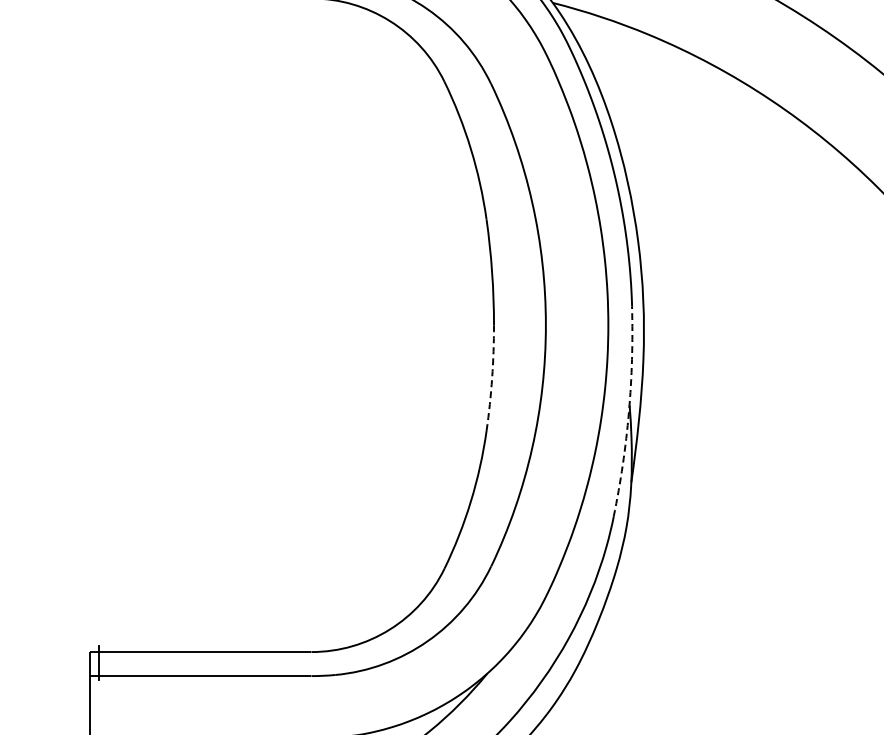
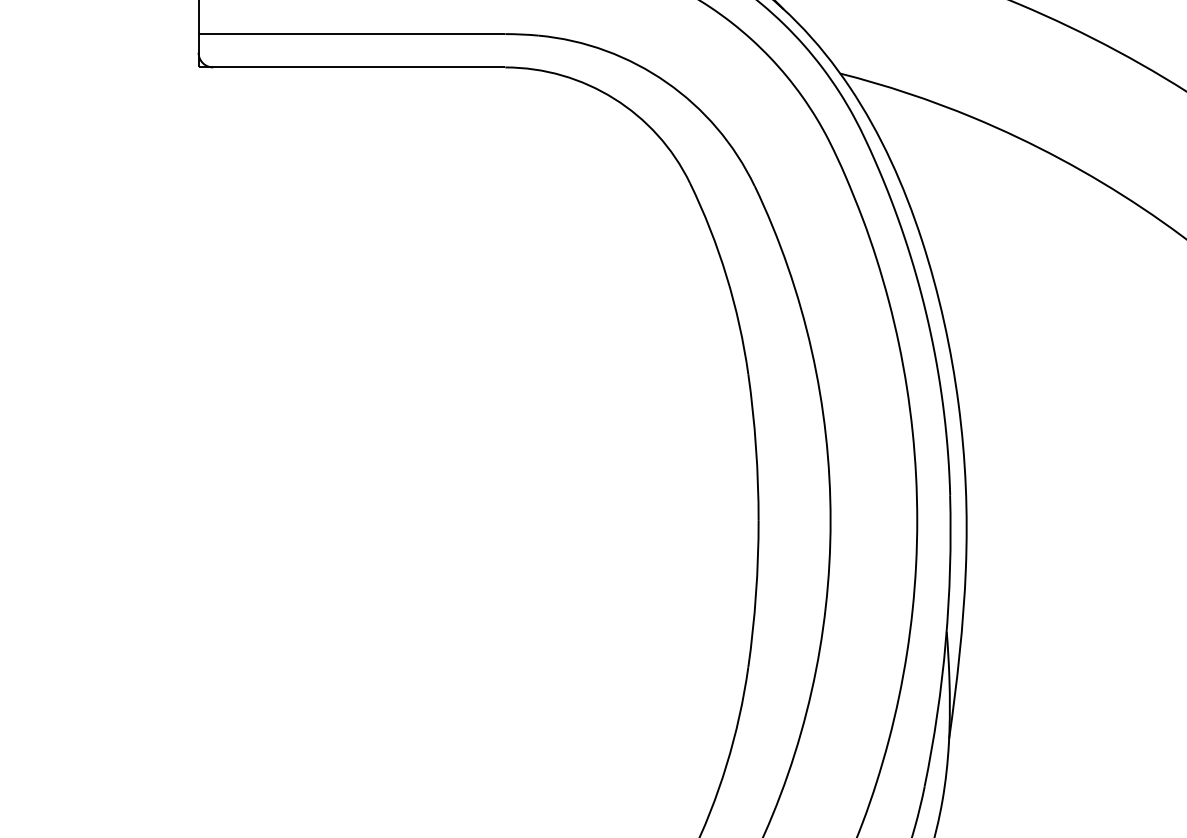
arc: (492, 378) -> (756, 594), dashed -> solid
arc: (628, 412) -> (945, 641), dashed -> solid

